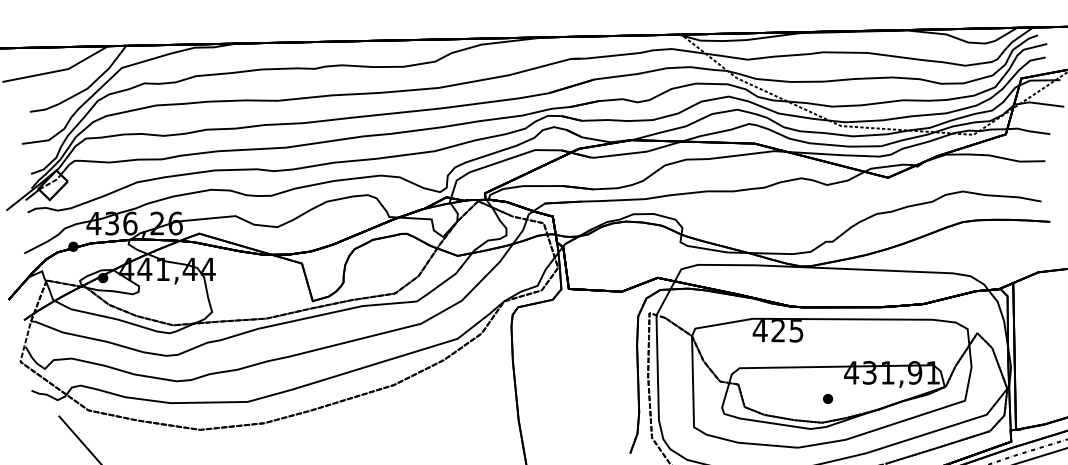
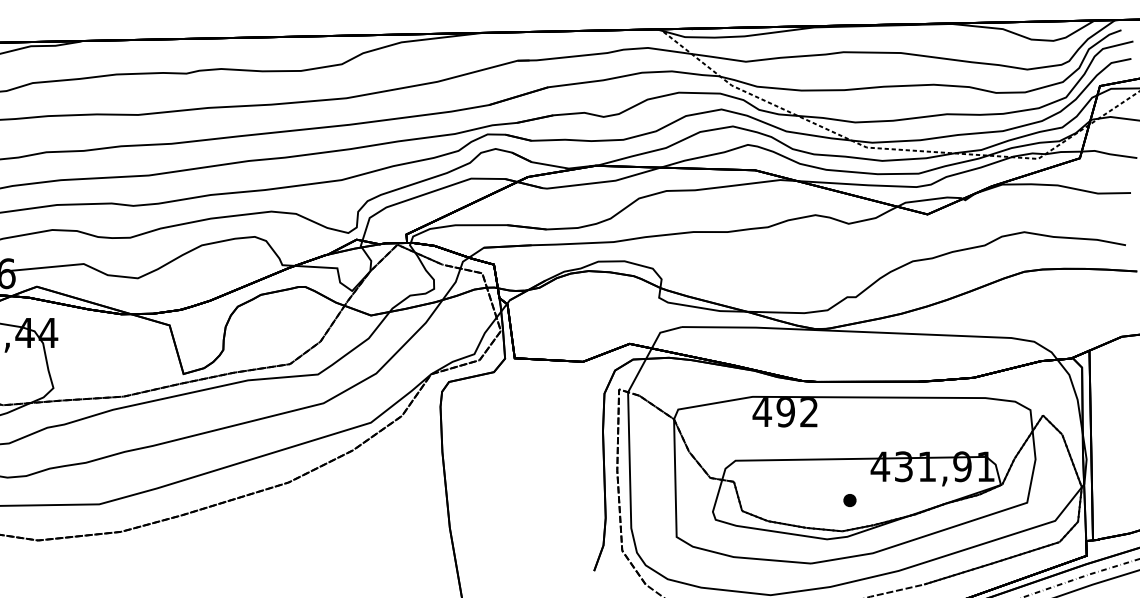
text: (787, 331) -> (797, 413), 425 -> 492

